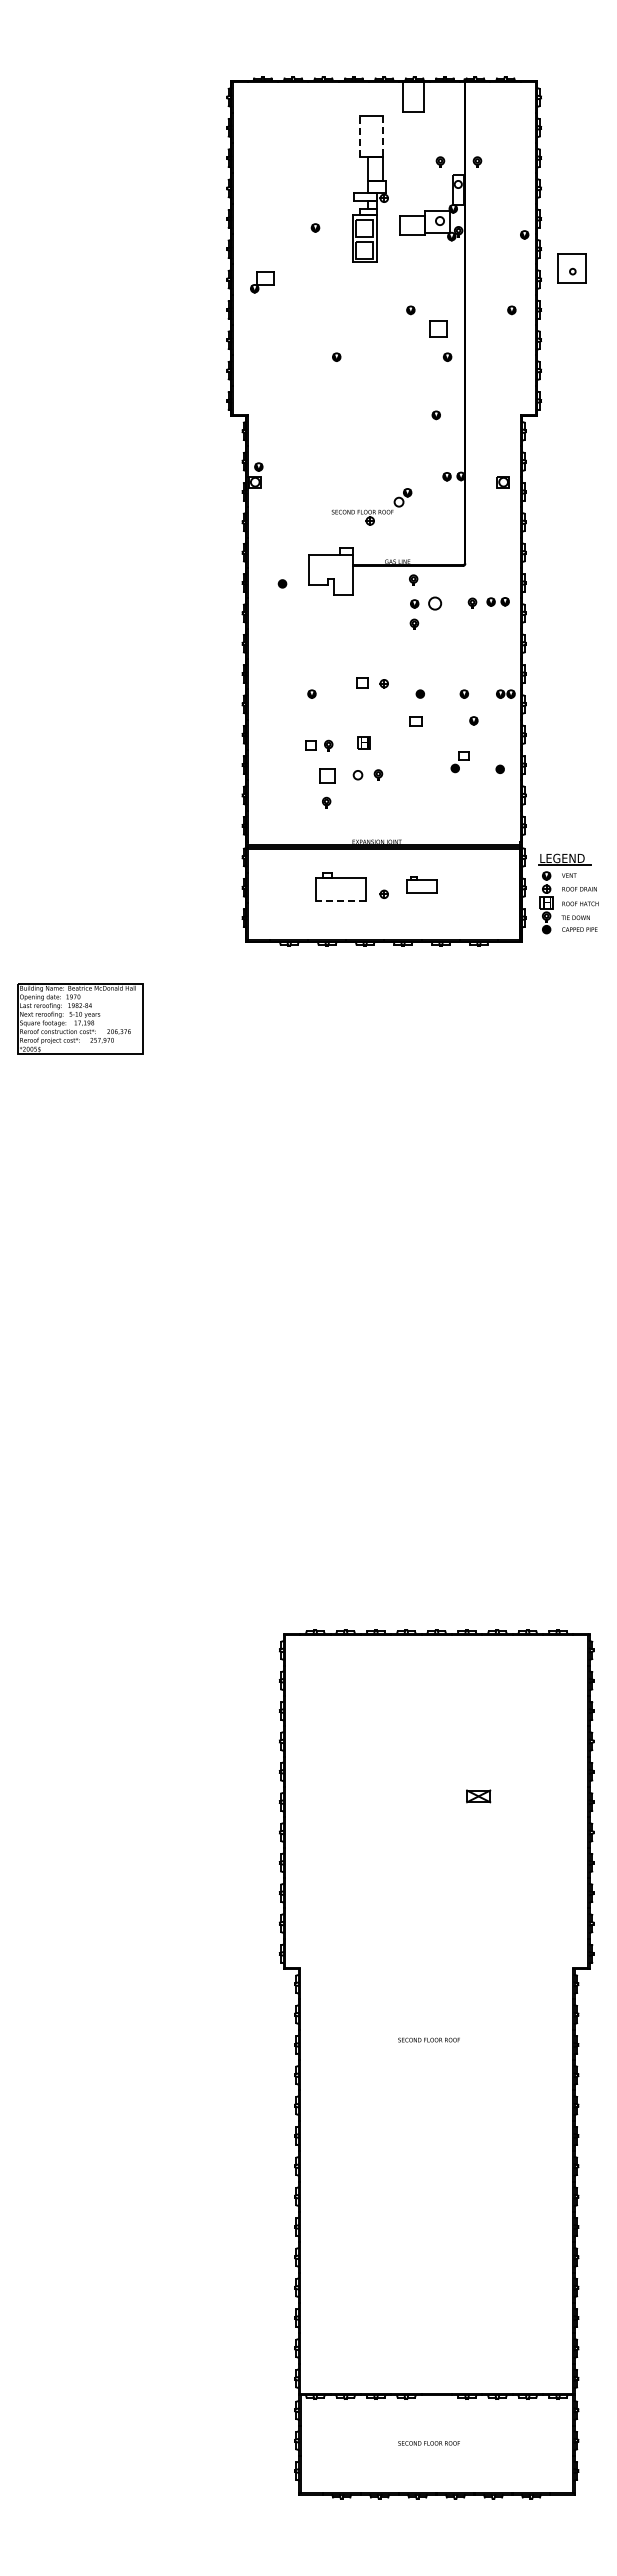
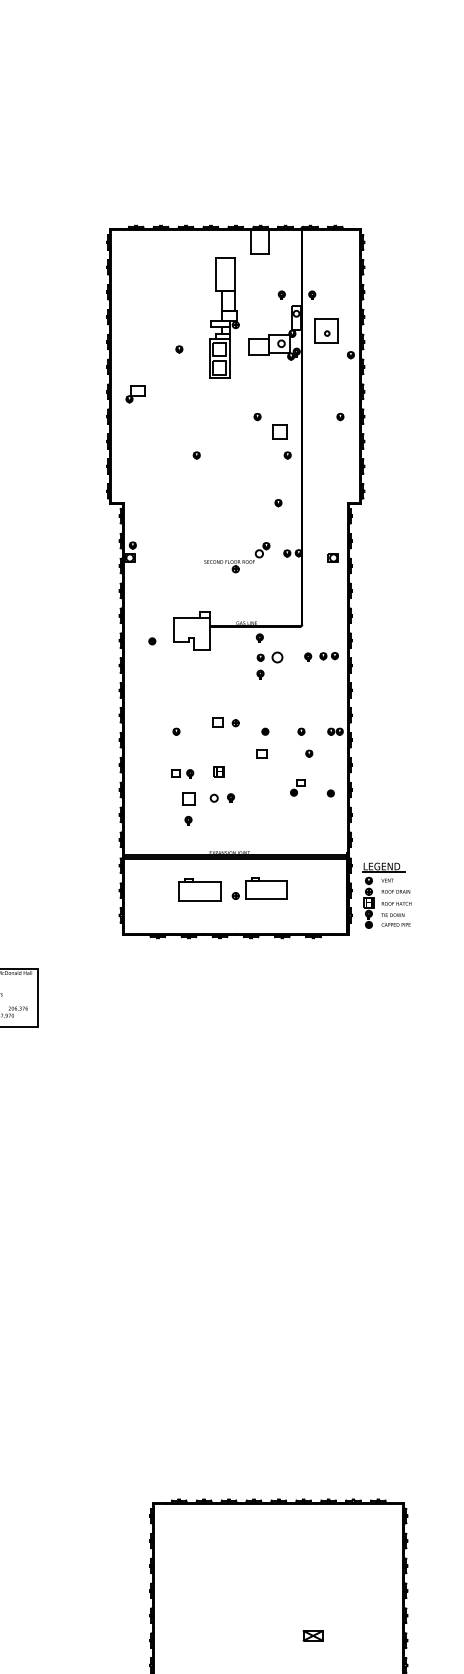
line: (360, 135) -> (216, 273), dashed -> solid
line: (383, 136) -> (235, 274), dashed -> solid
part: (571, 268) -> (326, 331), moved
part: (371, 506) -> (236, 557), moved
part: (421, 884) -> (266, 887), size x1.67
line: (340, 900) -> (199, 901), dashed -> solid

